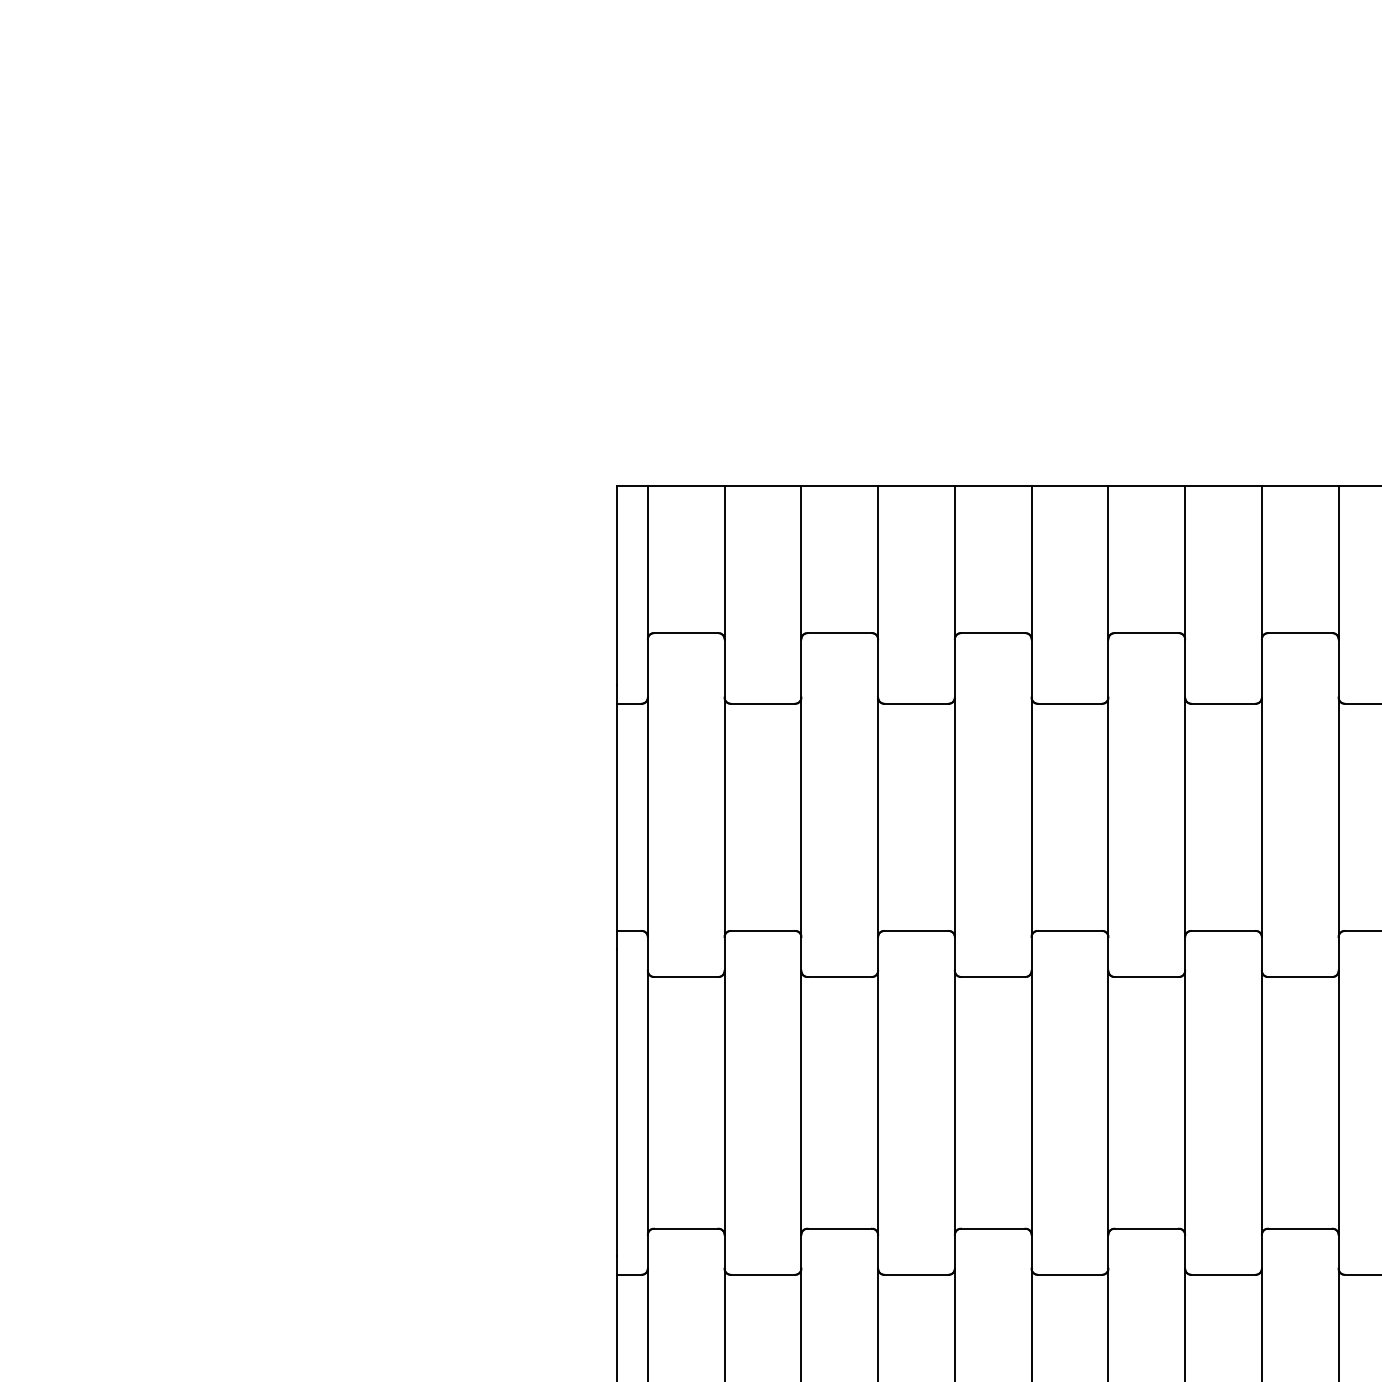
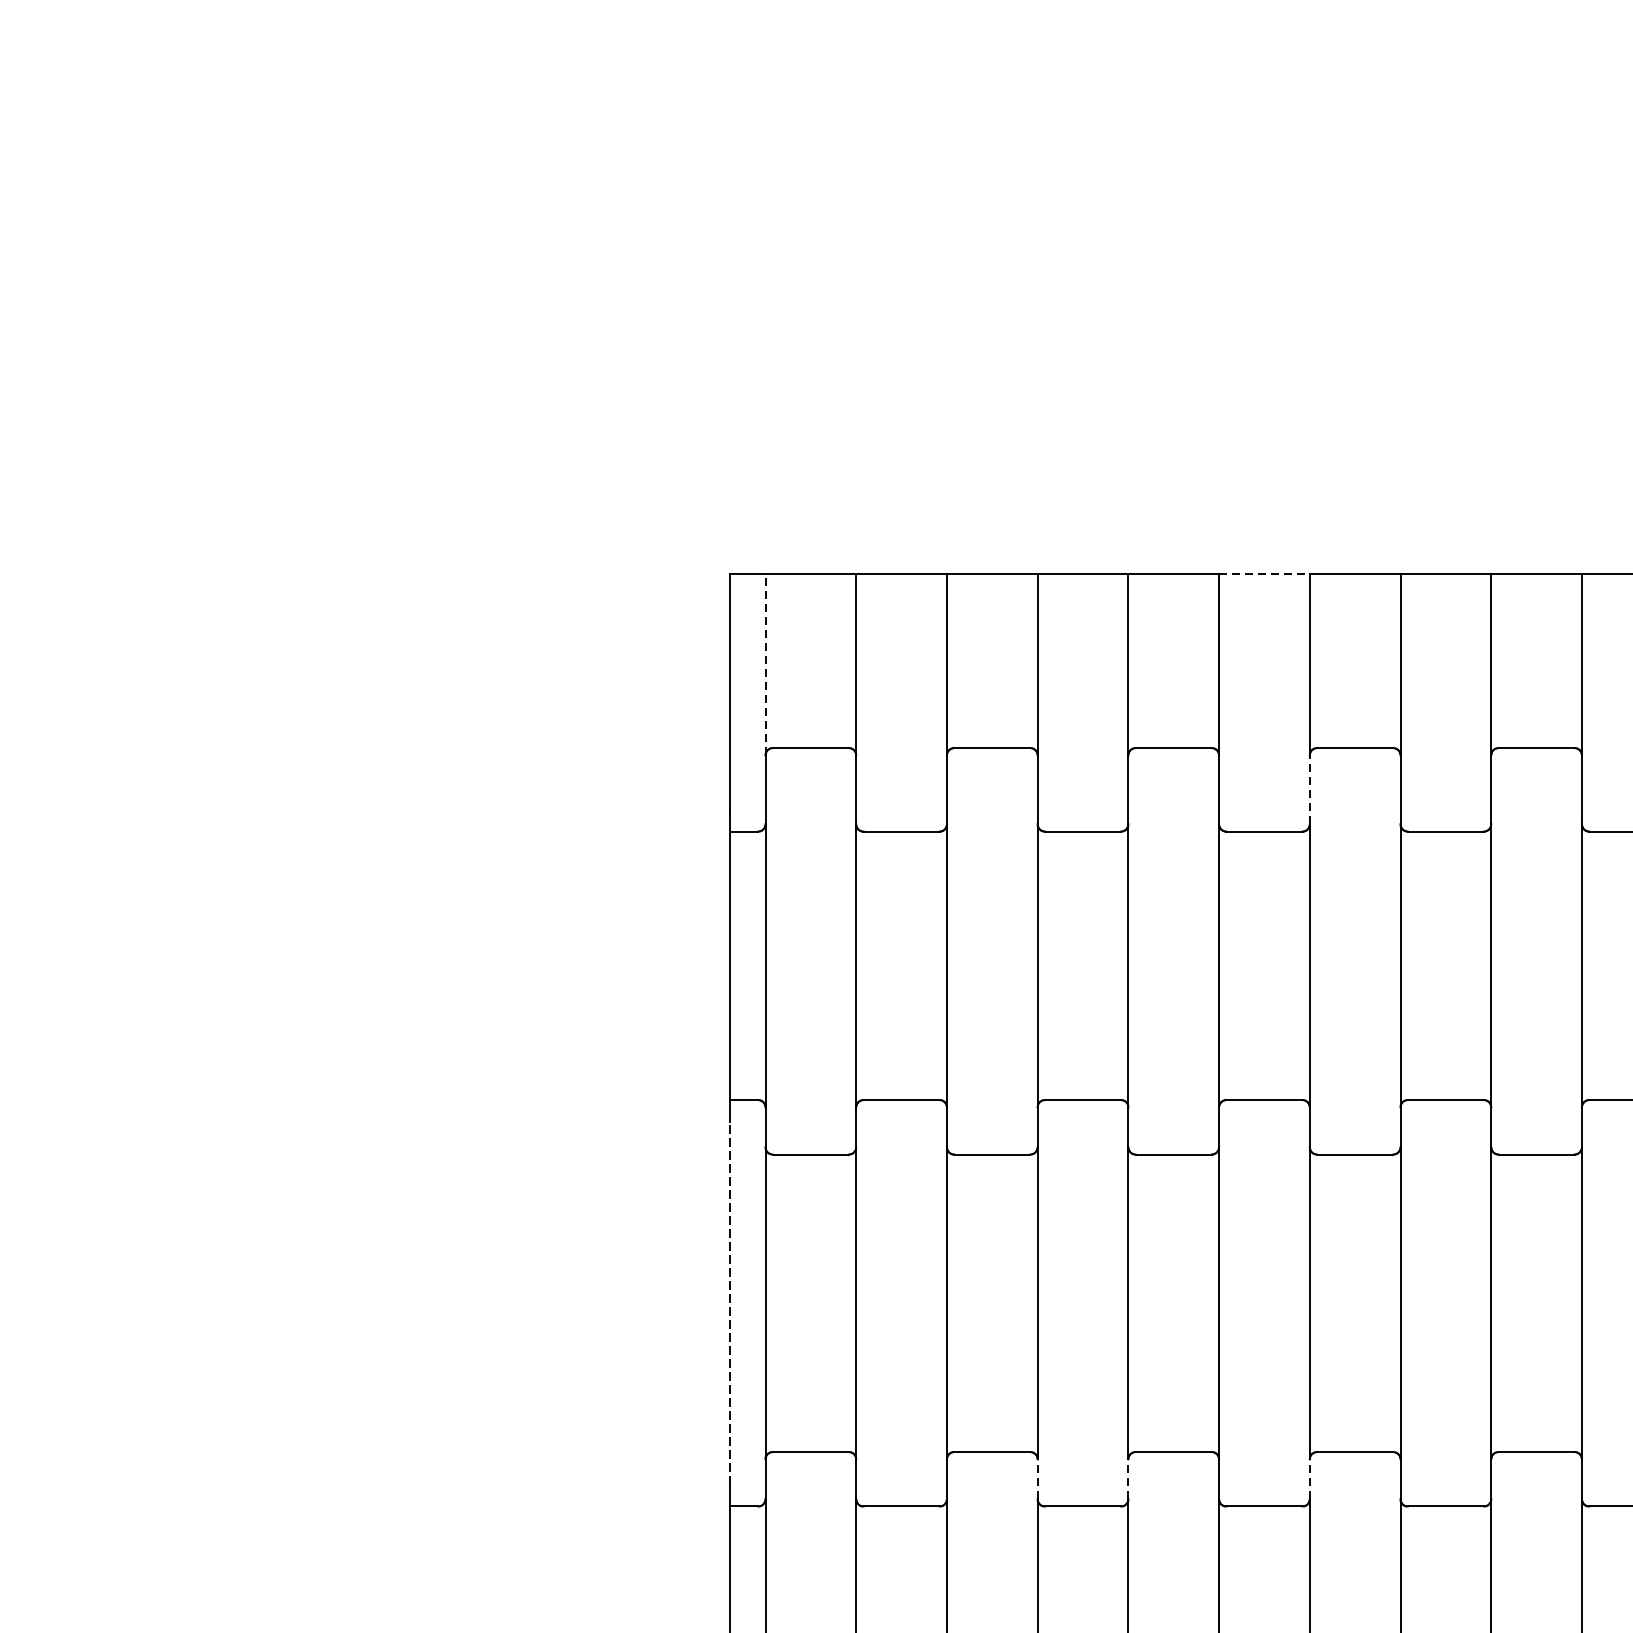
line: (1070, 485) -> (1265, 573), solid -> dashed
line: (647, 562) -> (765, 664), solid -> dashed
line: (1108, 667) -> (1309, 788), solid -> dashed
line: (617, 1102) -> (729, 1302), solid -> dashed
line: (878, 1251) -> (1038, 1478), solid -> dashed
line: (954, 1251) -> (1127, 1478), solid -> dashed
line: (1108, 1251) -> (1309, 1478), solid -> dashed

